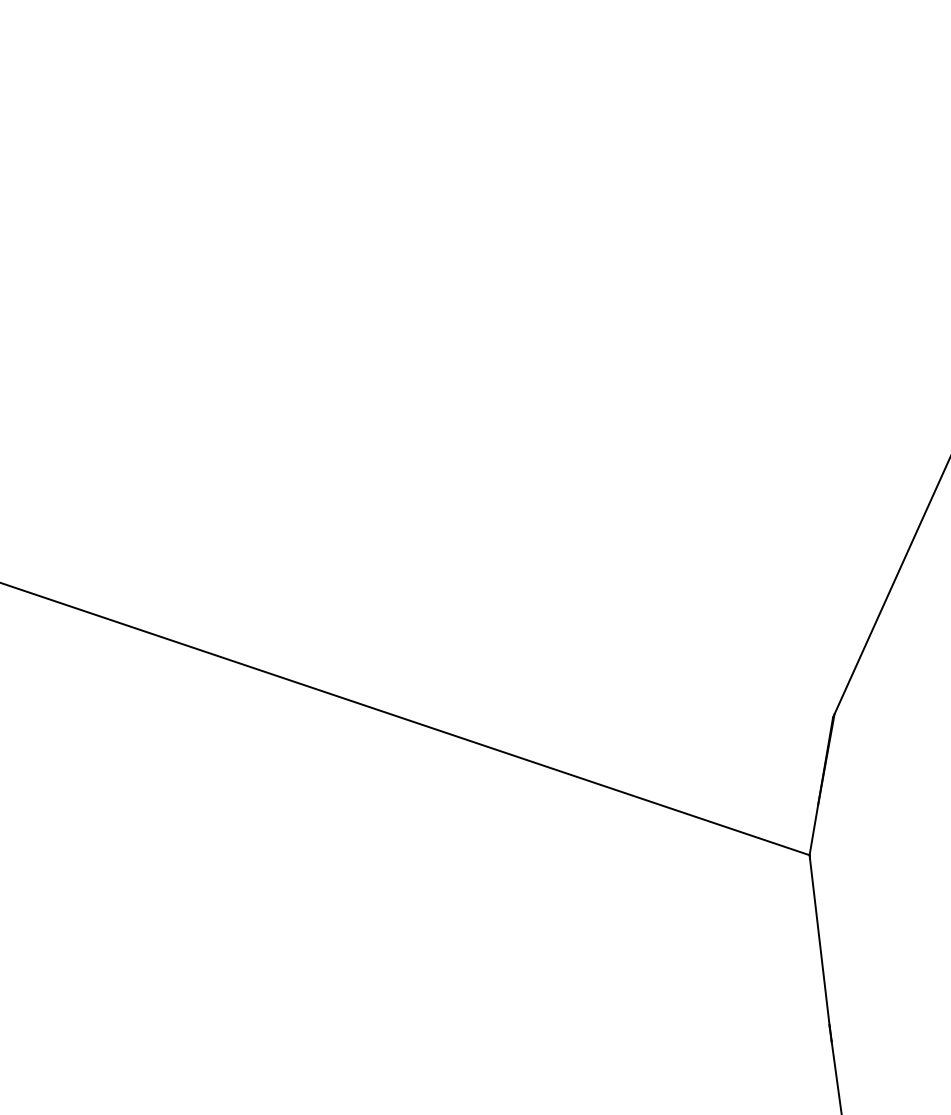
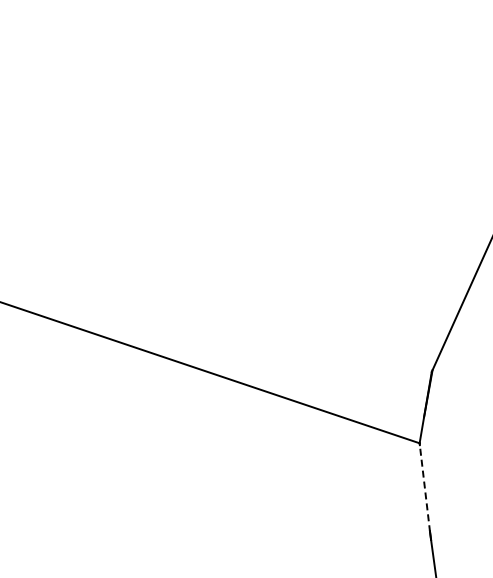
line: (818, 940) -> (424, 487), solid -> dashed

